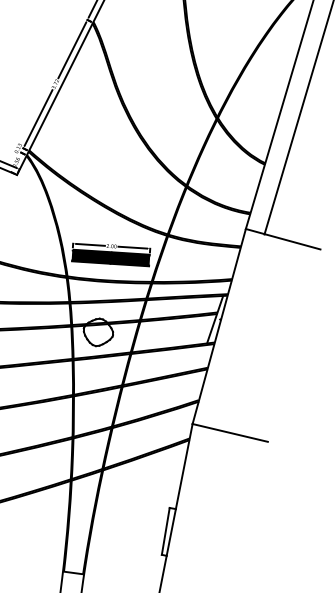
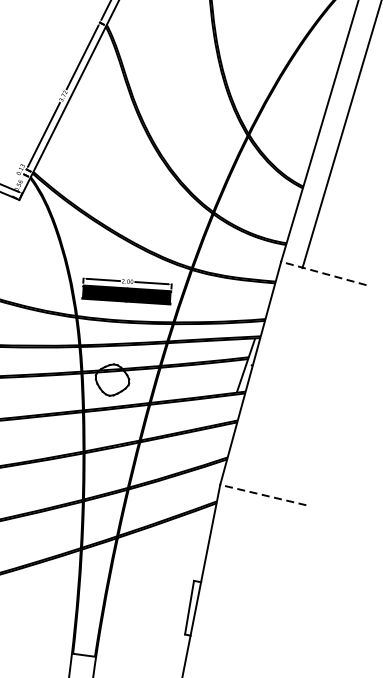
line: (283, 239) -> (324, 273), solid -> dashed
line: (230, 432) -> (263, 494), solid -> dashed

